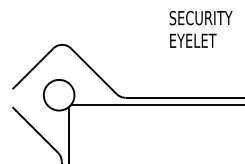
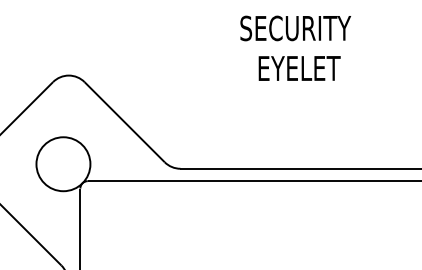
text: (200, 17) -> (294, 27), moved

